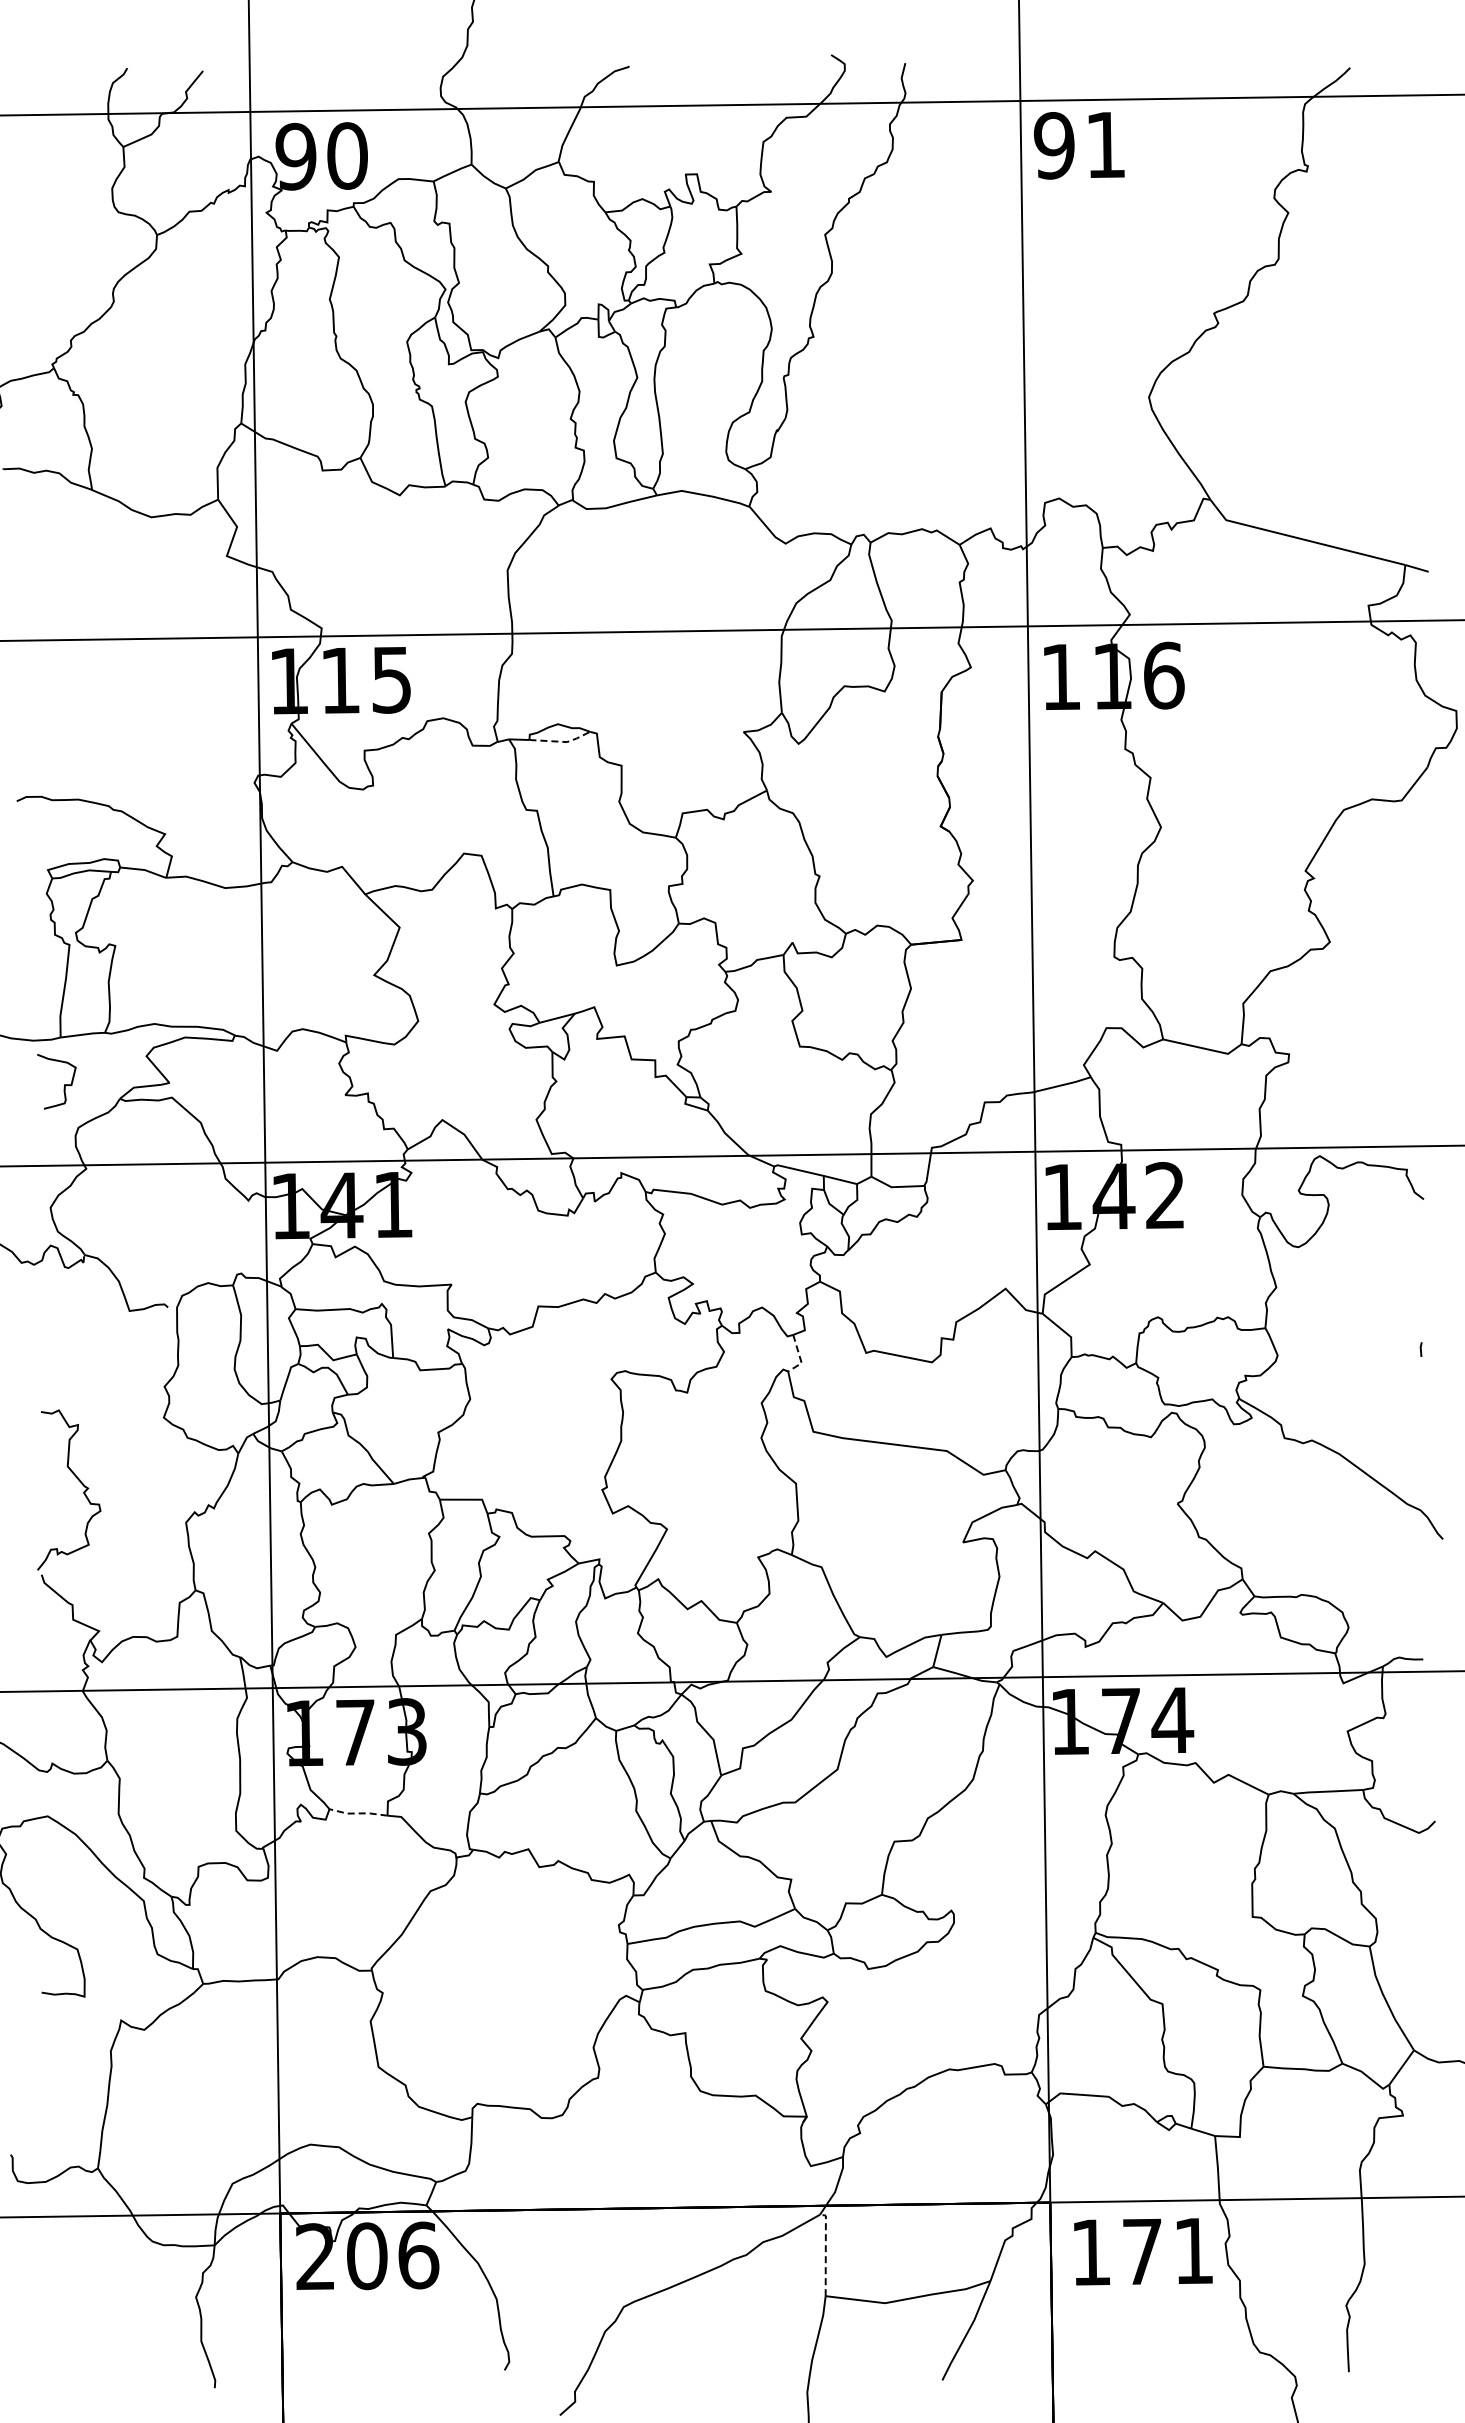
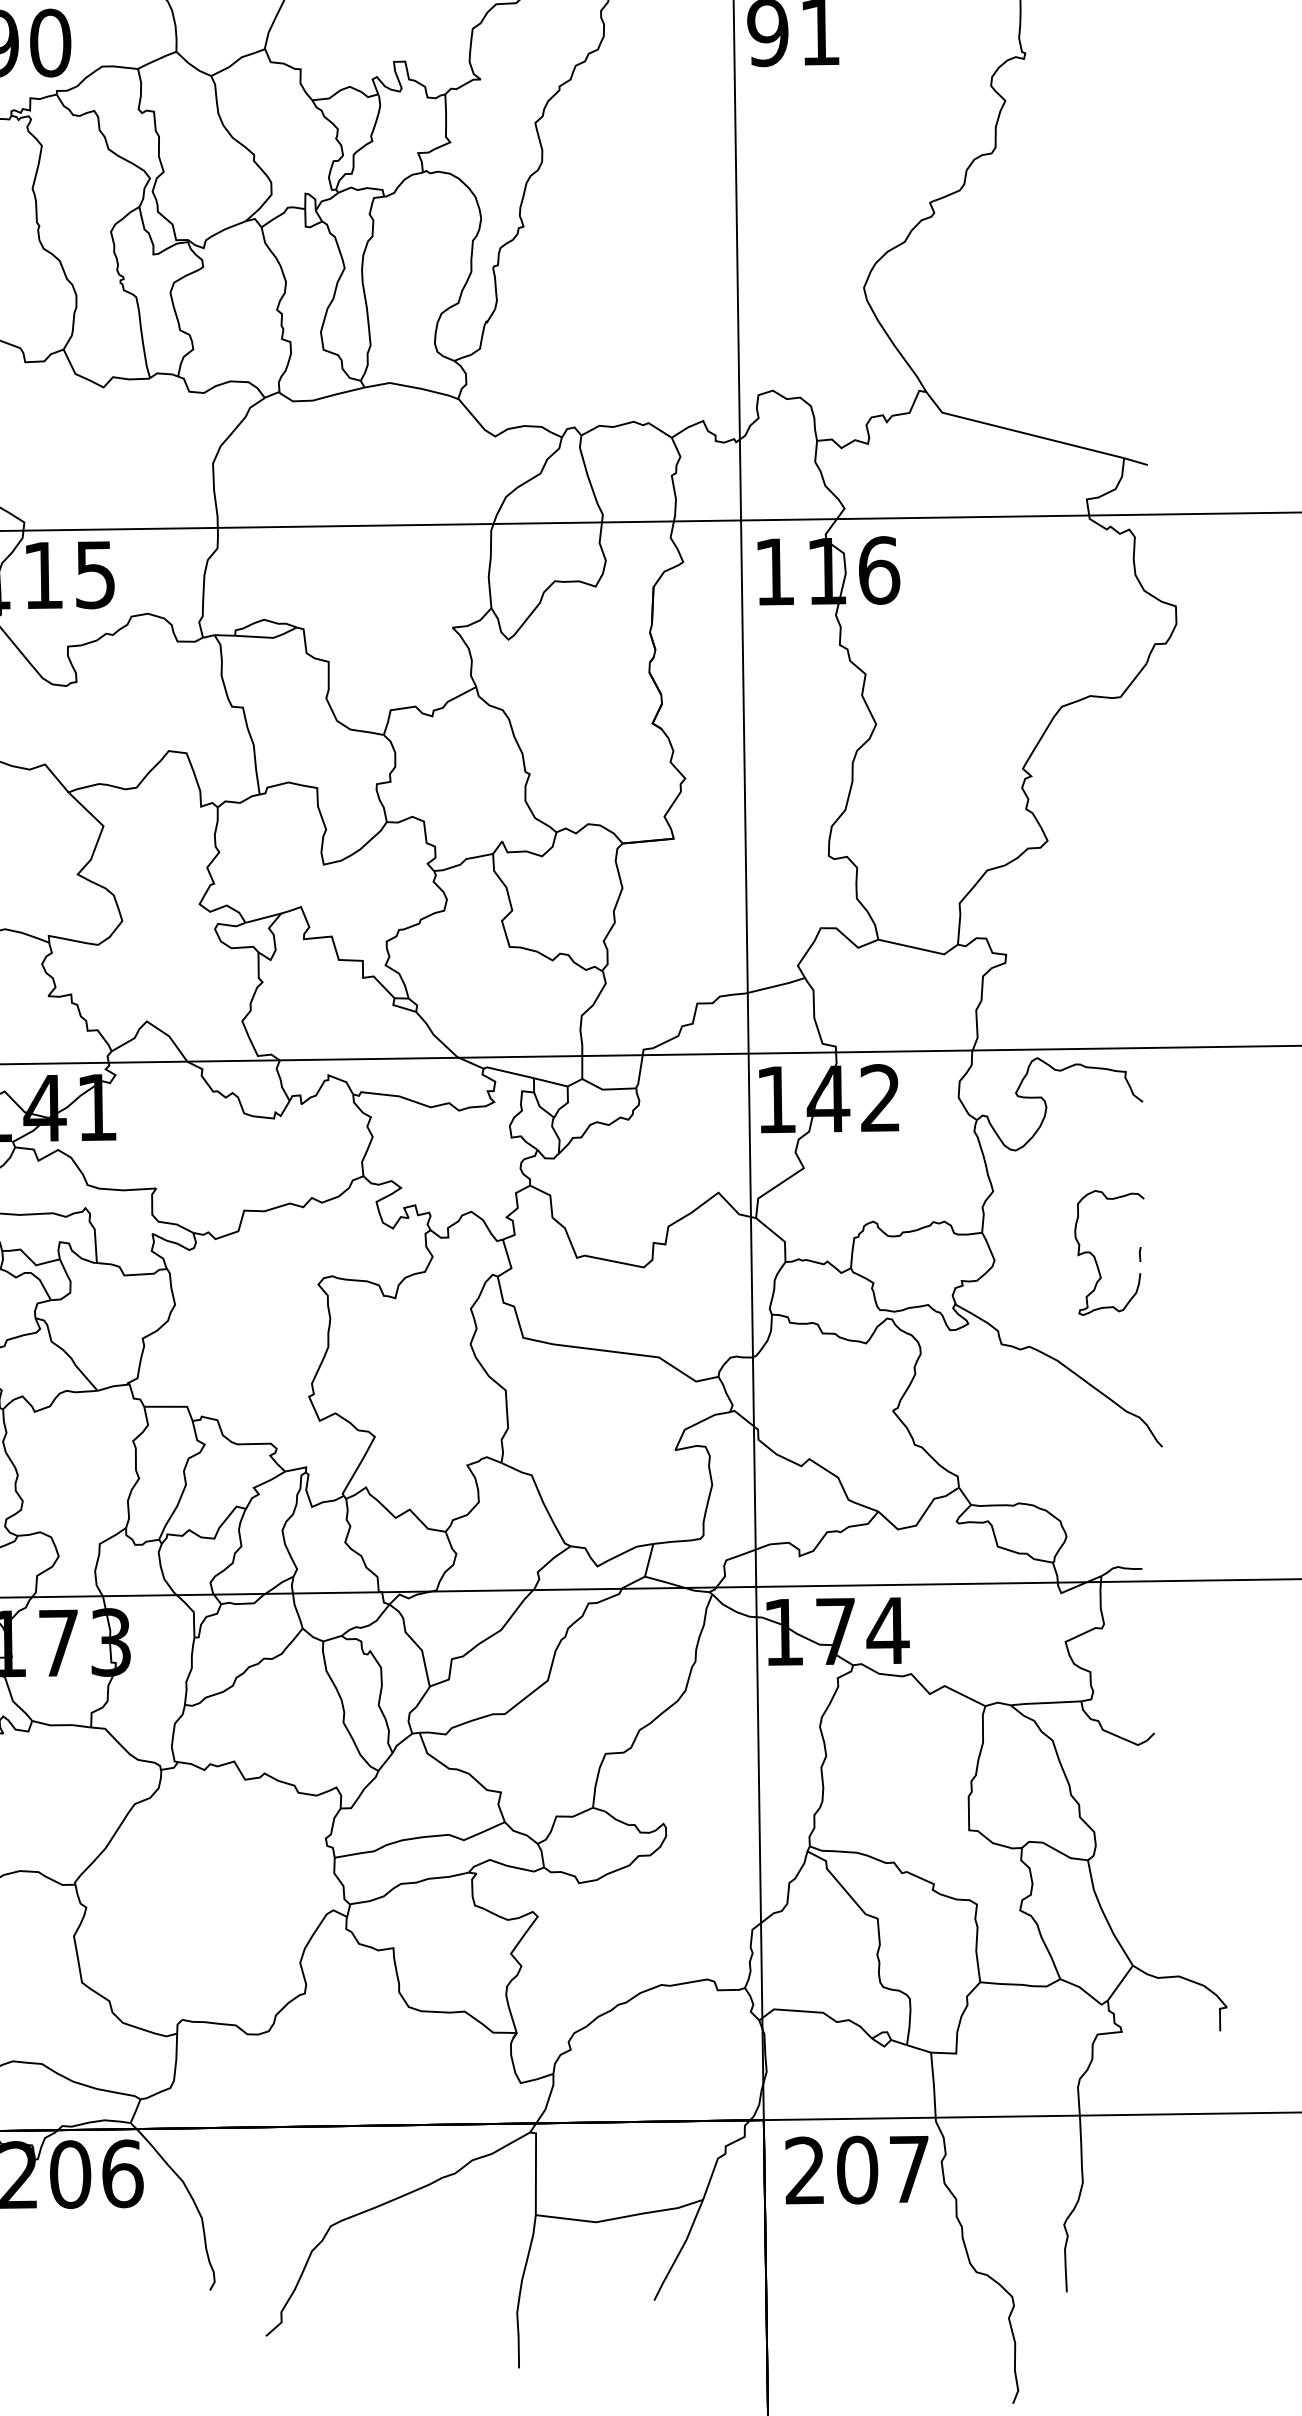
line: (563, 741) -> (269, 637), dashed -> solid
curve: (1377, 1352) -> (1095, 1257), added
line: (800, 1357) -> (510, 1262), dashed -> solid
line: (358, 1813) -> (61, 1725), dashed -> solid
text: (1141, 2251) -> (856, 2169), 171 -> 207
line: (825, 2252) -> (535, 2170), dashed -> solid

